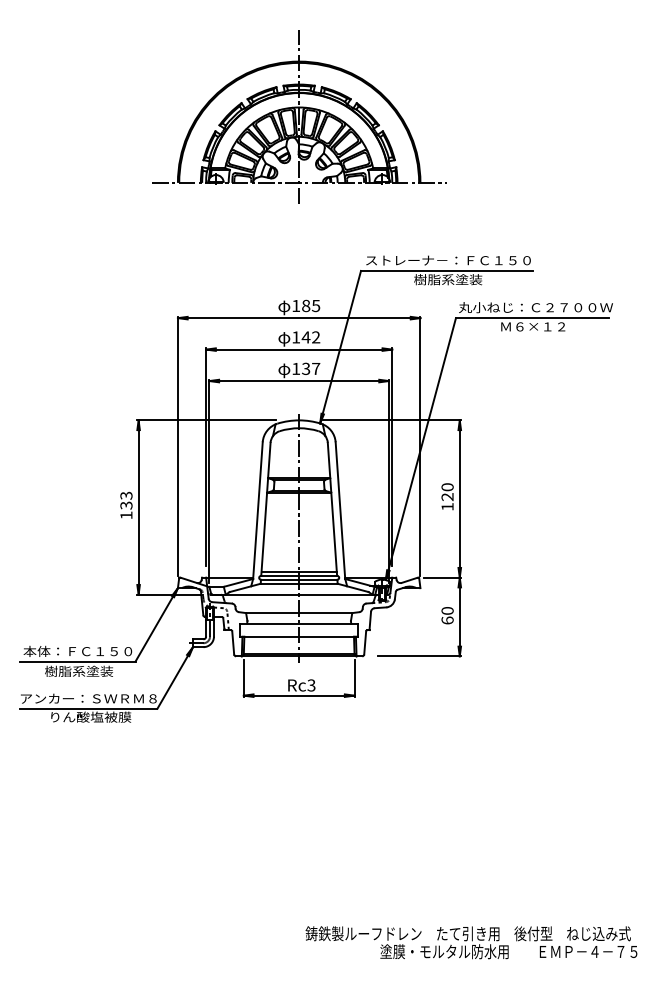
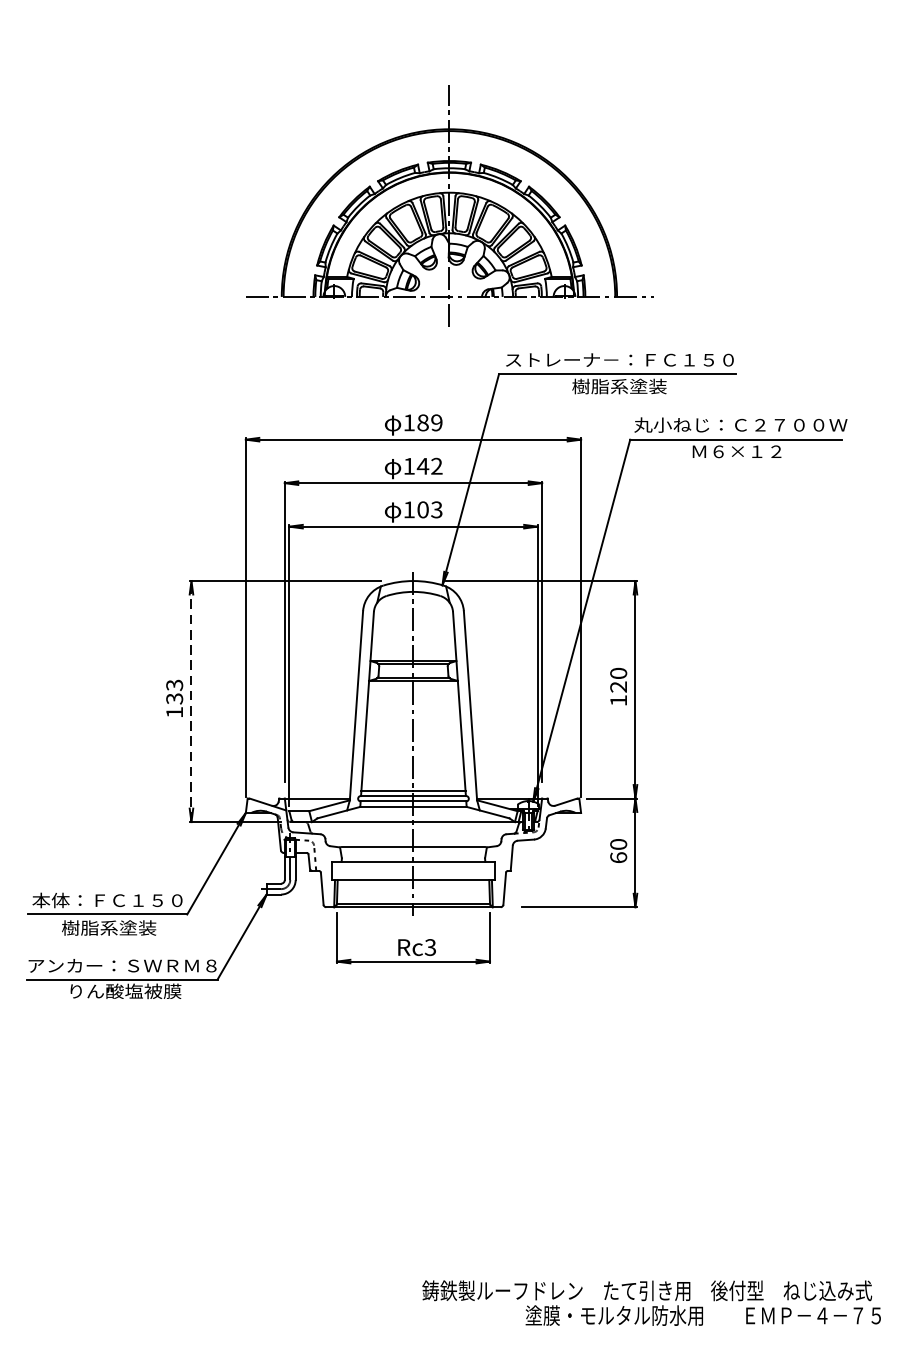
part: (299, 116) -> (449, 205), moved
text: (316, 305) -> (437, 422), 185 -> 189
text: (311, 368) -> (430, 509), 137 -> 103
line: (138, 507) -> (191, 701), solid -> dashed

